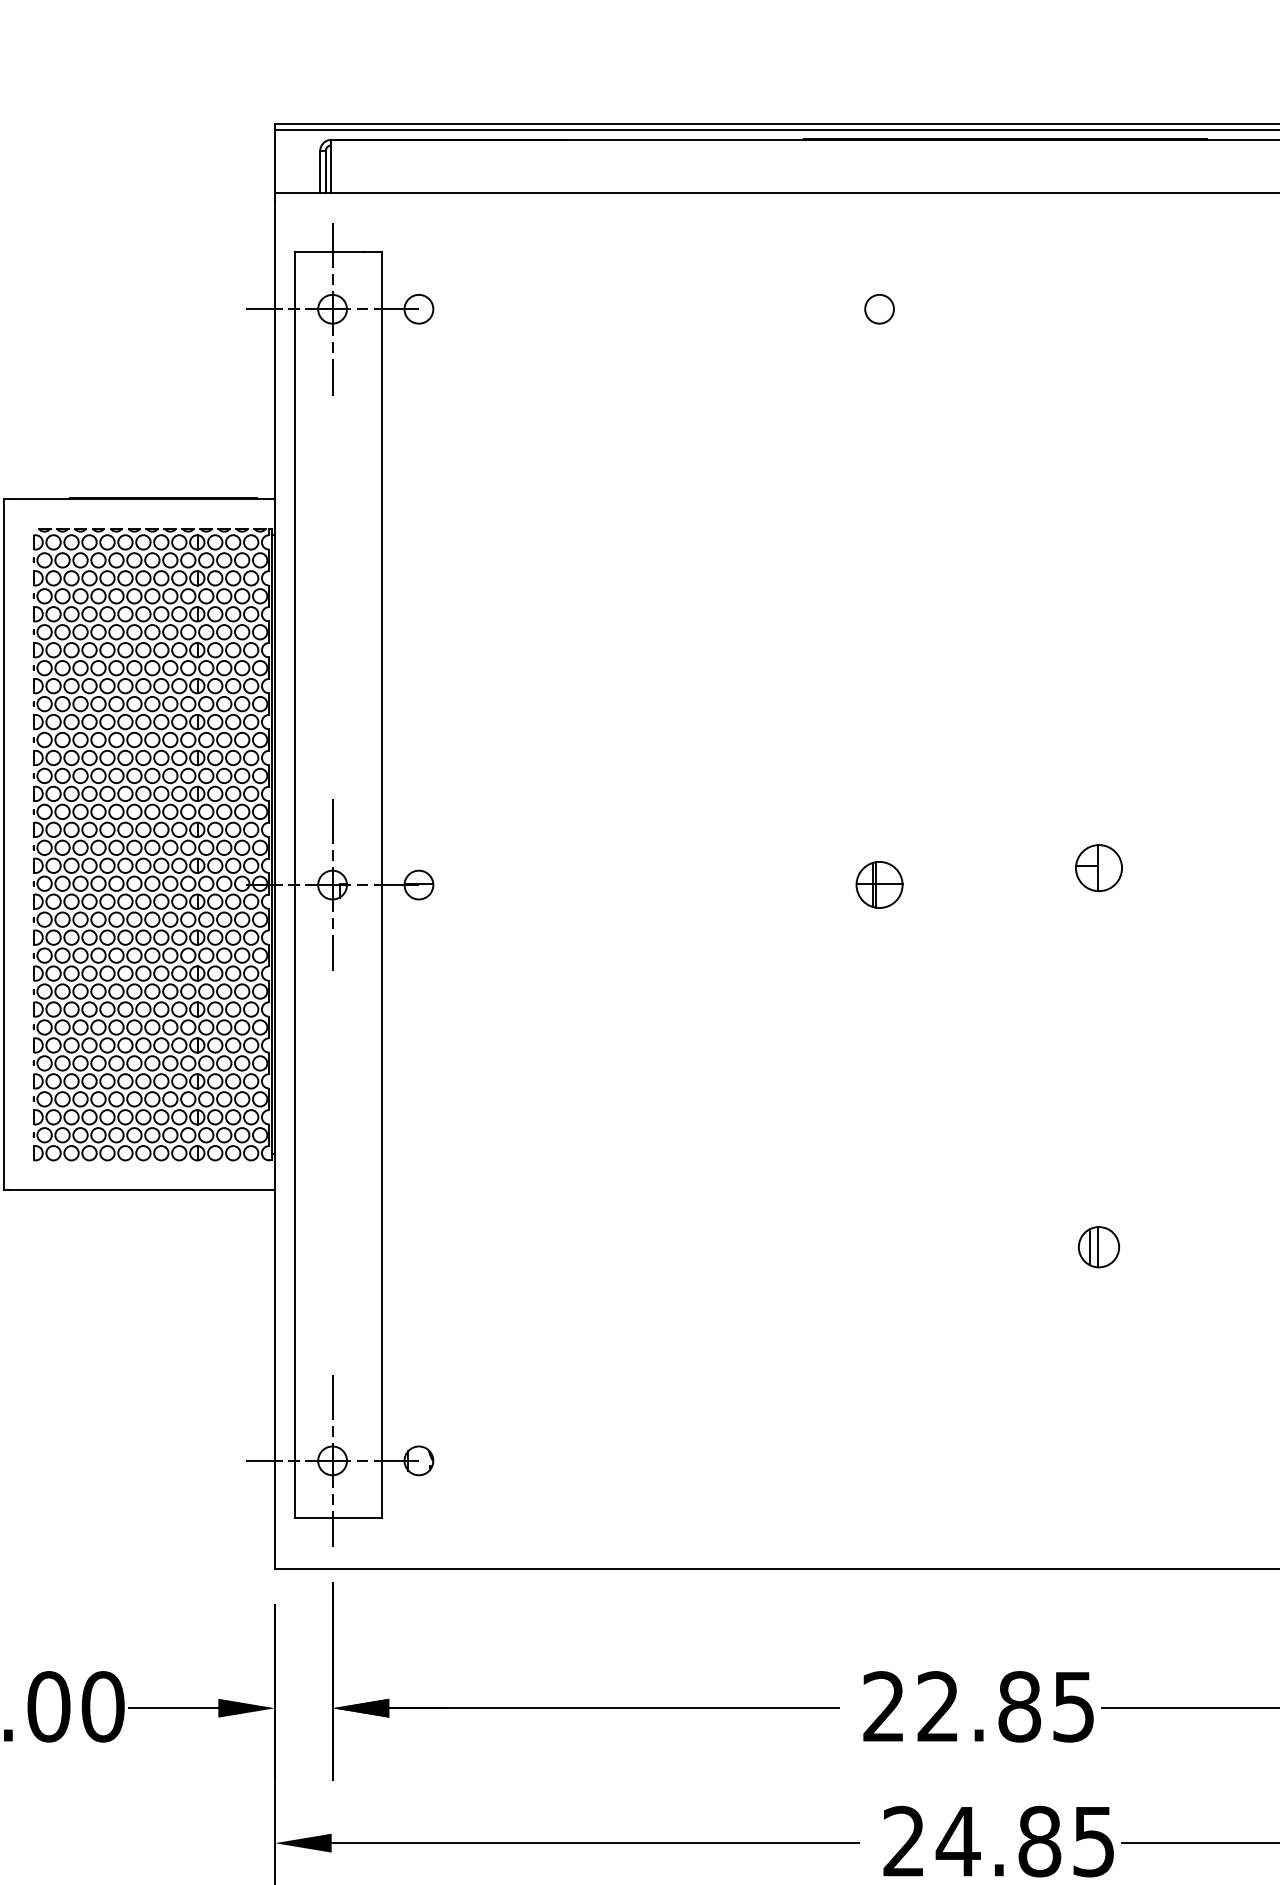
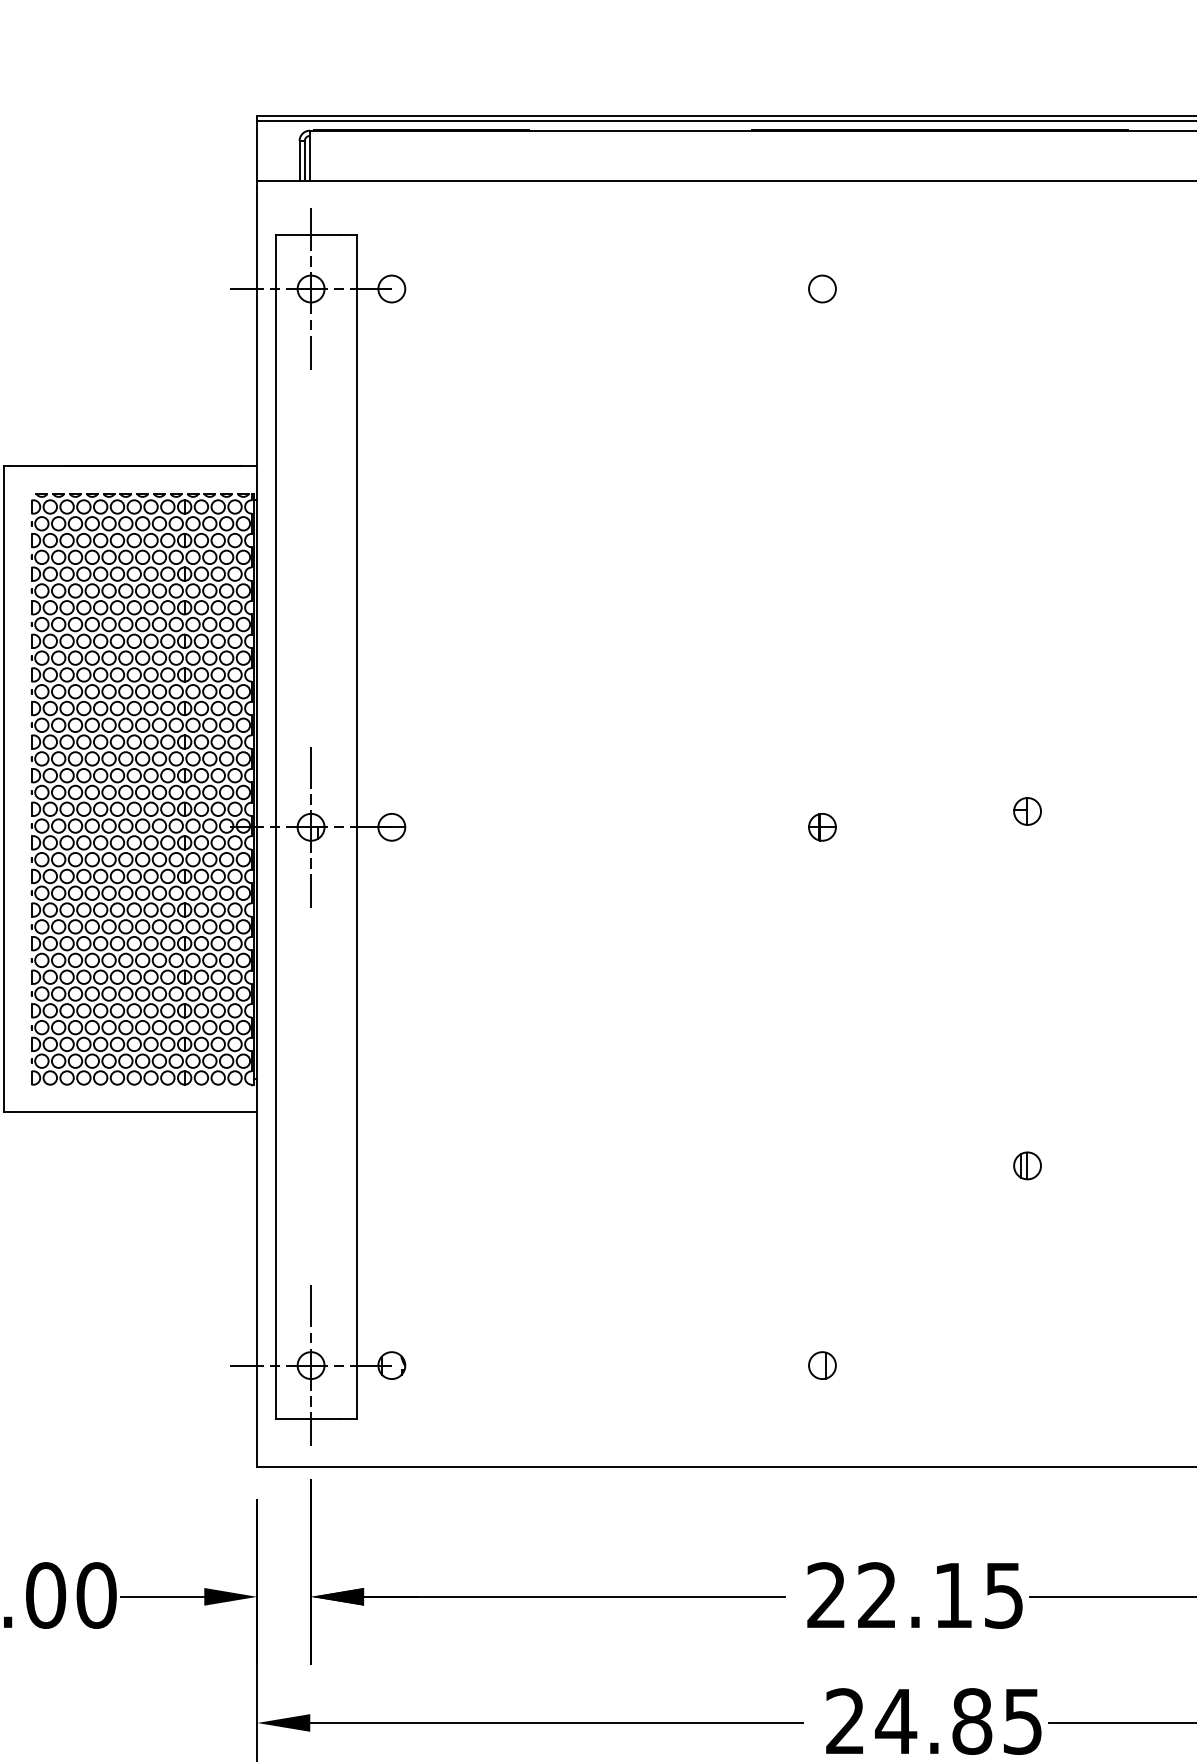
part: (1098, 868) -> (1027, 811), size x0.62
part: (879, 885) -> (822, 827), size x0.62
part: (1098, 1246) -> (1027, 1165), size x0.71
part: (879, 1460) -> (822, 1365), added
text: (1019, 1706) -> (953, 1595), 22.85 -> 22.15

